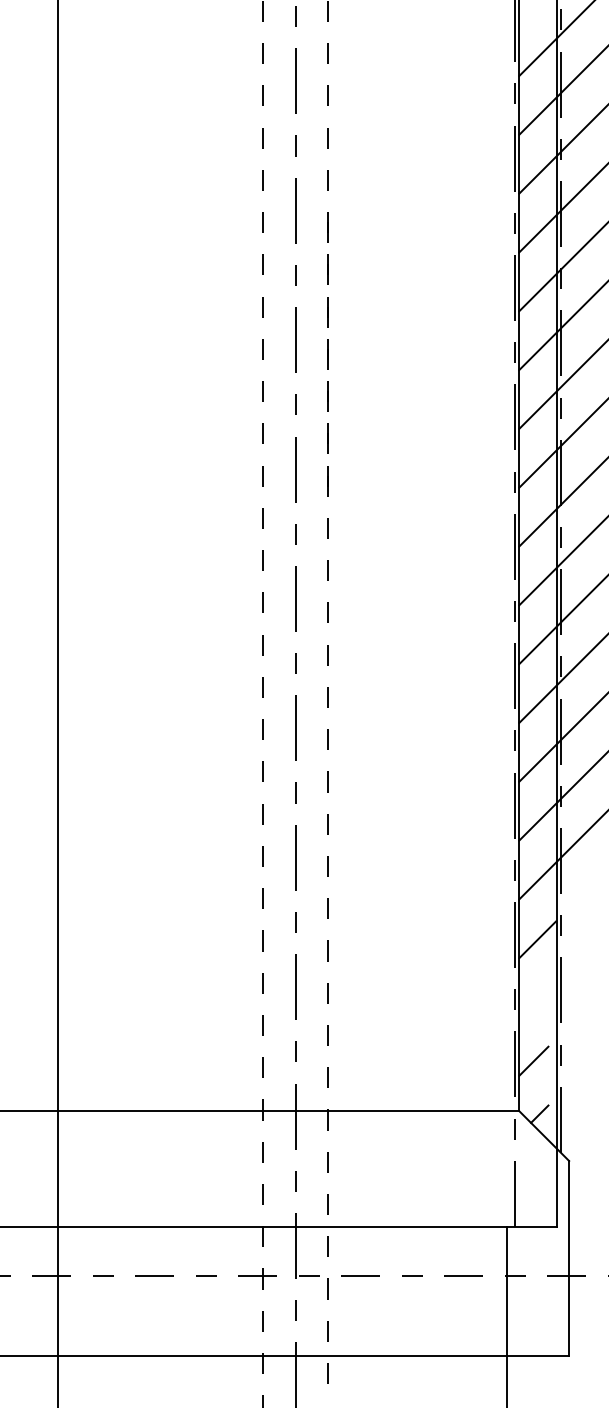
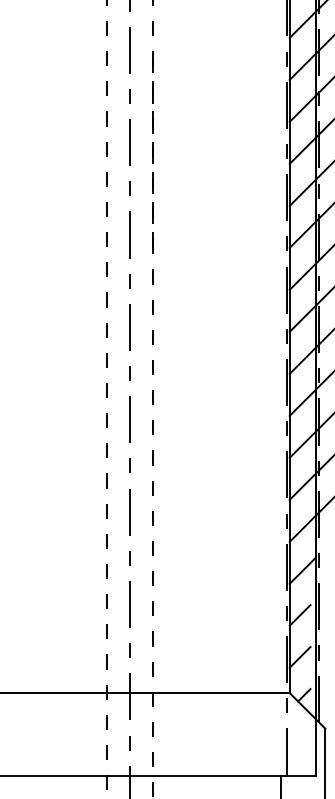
line: (533, 1002) -> (299, 615), added

